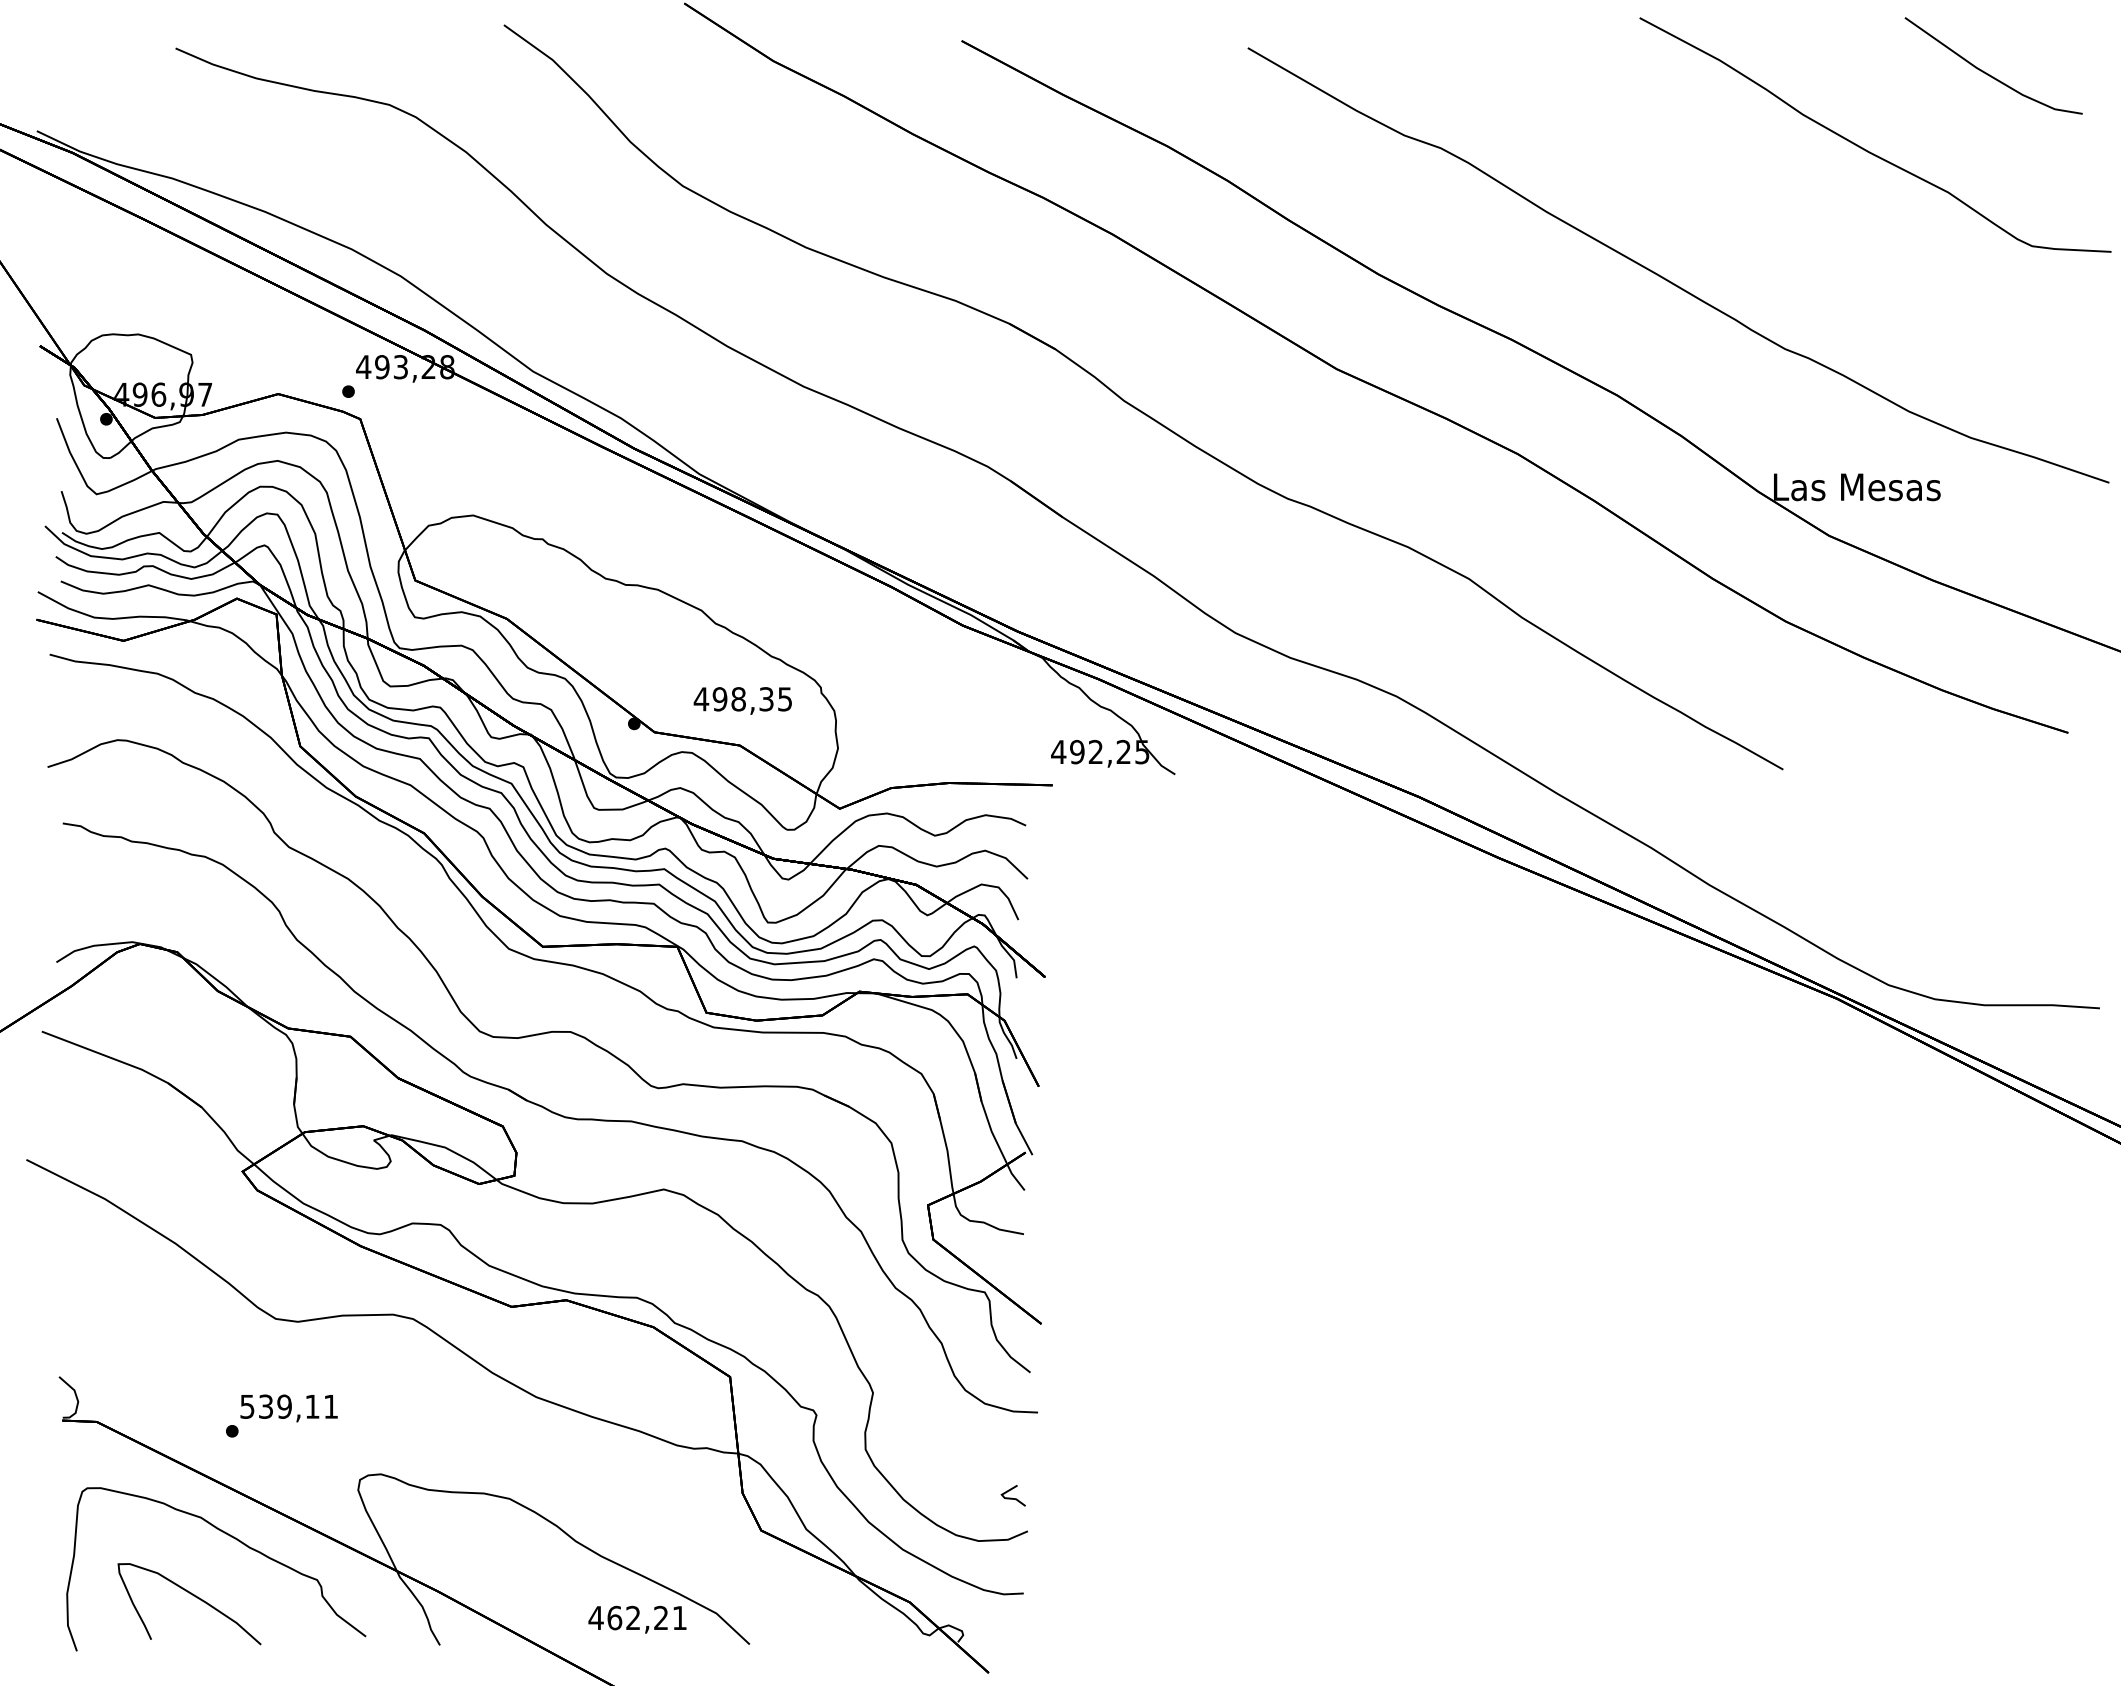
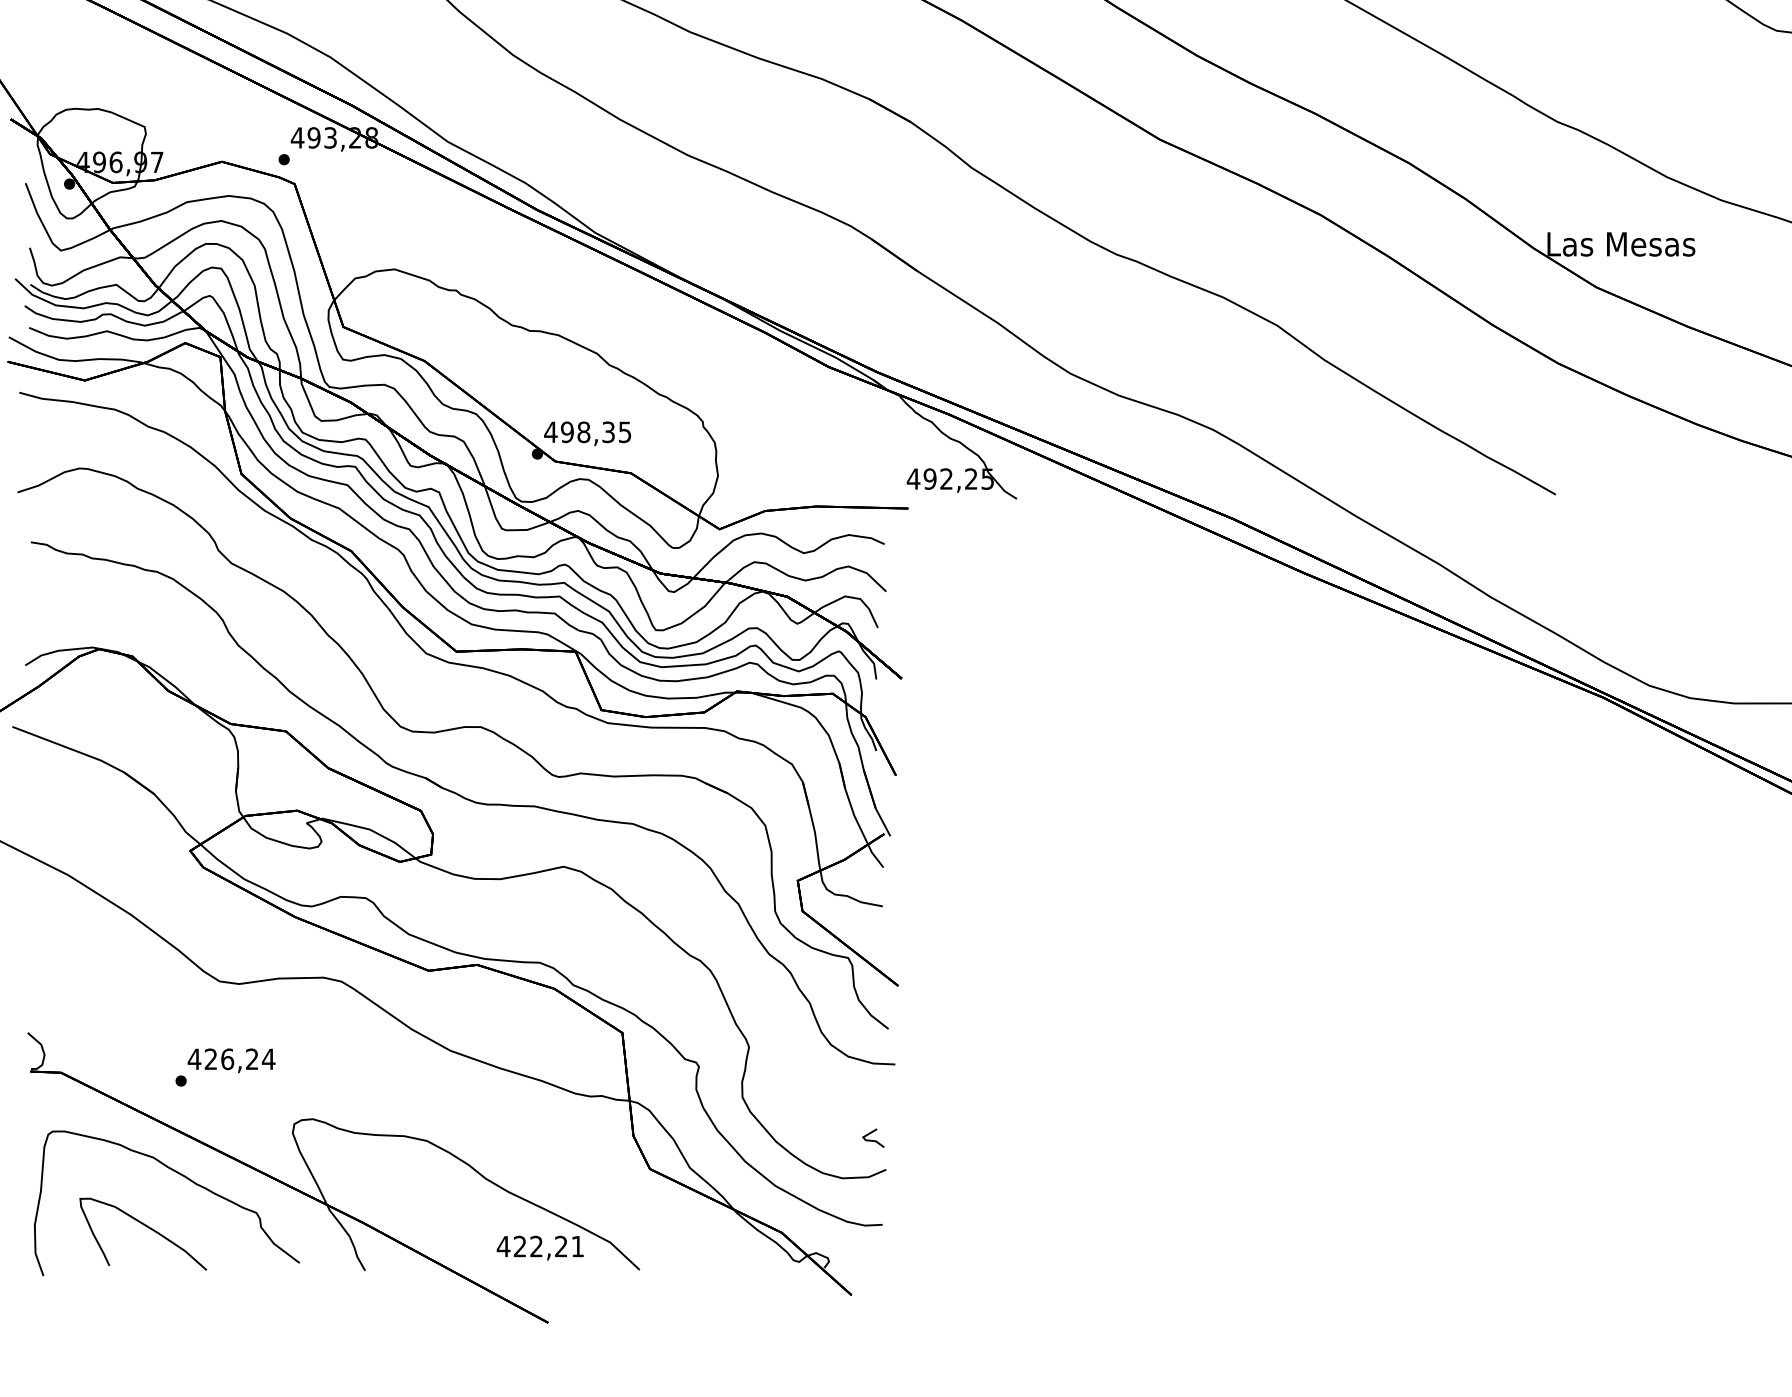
text: (742, 700) -> (587, 433), moved
text: (288, 1406) -> (230, 1059), 539,11 -> 426,24
text: (614, 1617) -> (519, 1246), 462,21 -> 422,21

